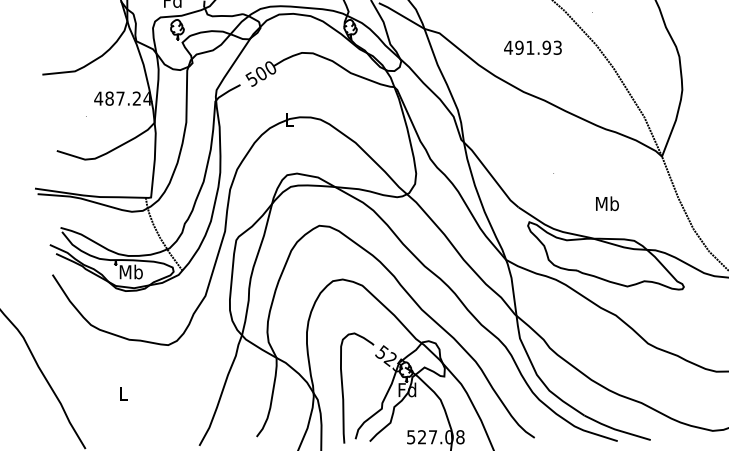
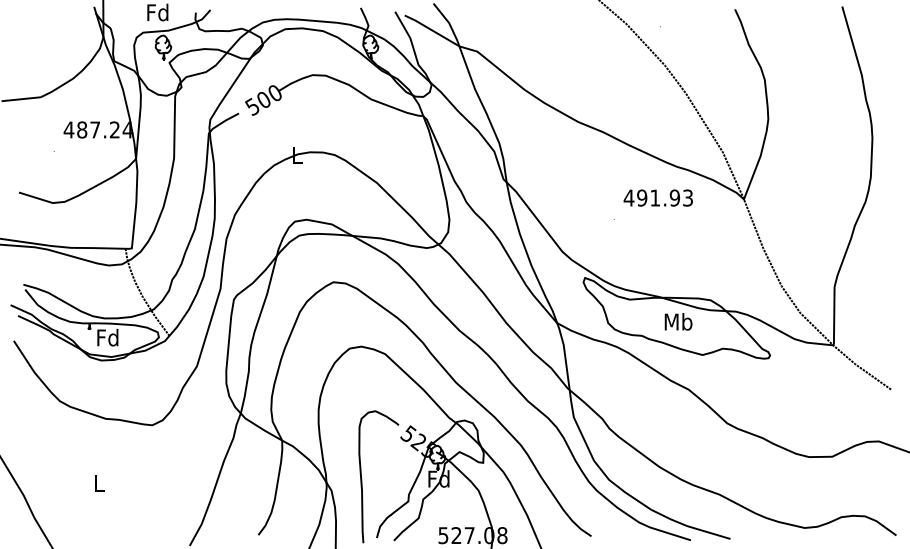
text: (532, 47) -> (657, 197), moved
text: (607, 203) -> (678, 321), moved
text: (130, 271) -> (107, 337), Mb -> Fd

